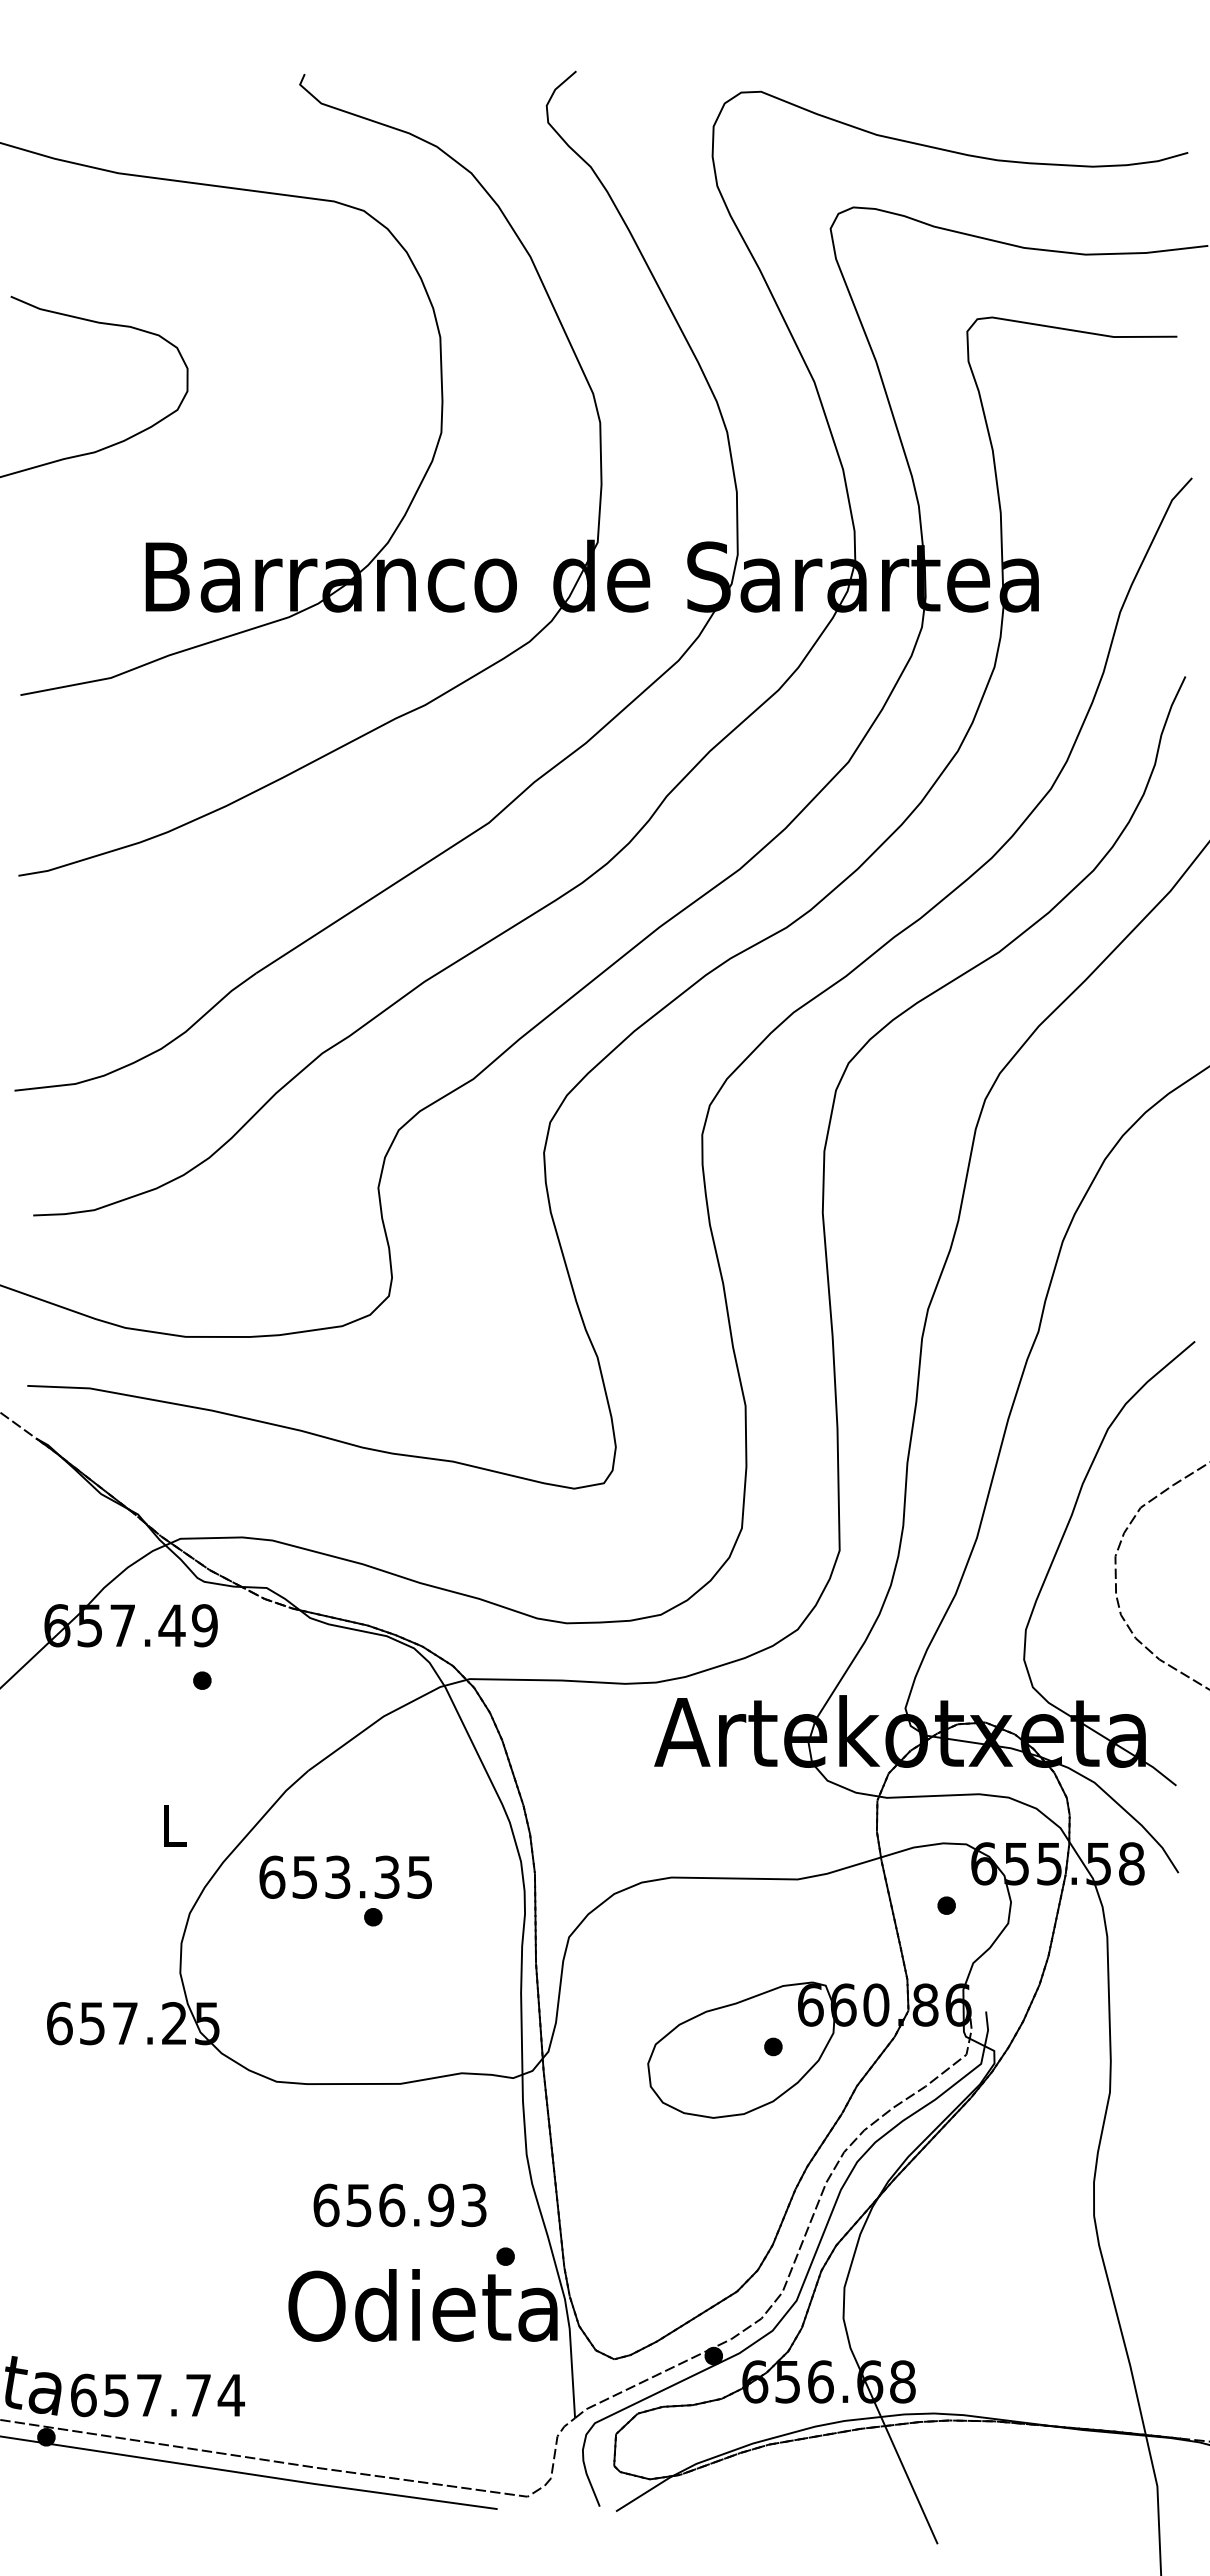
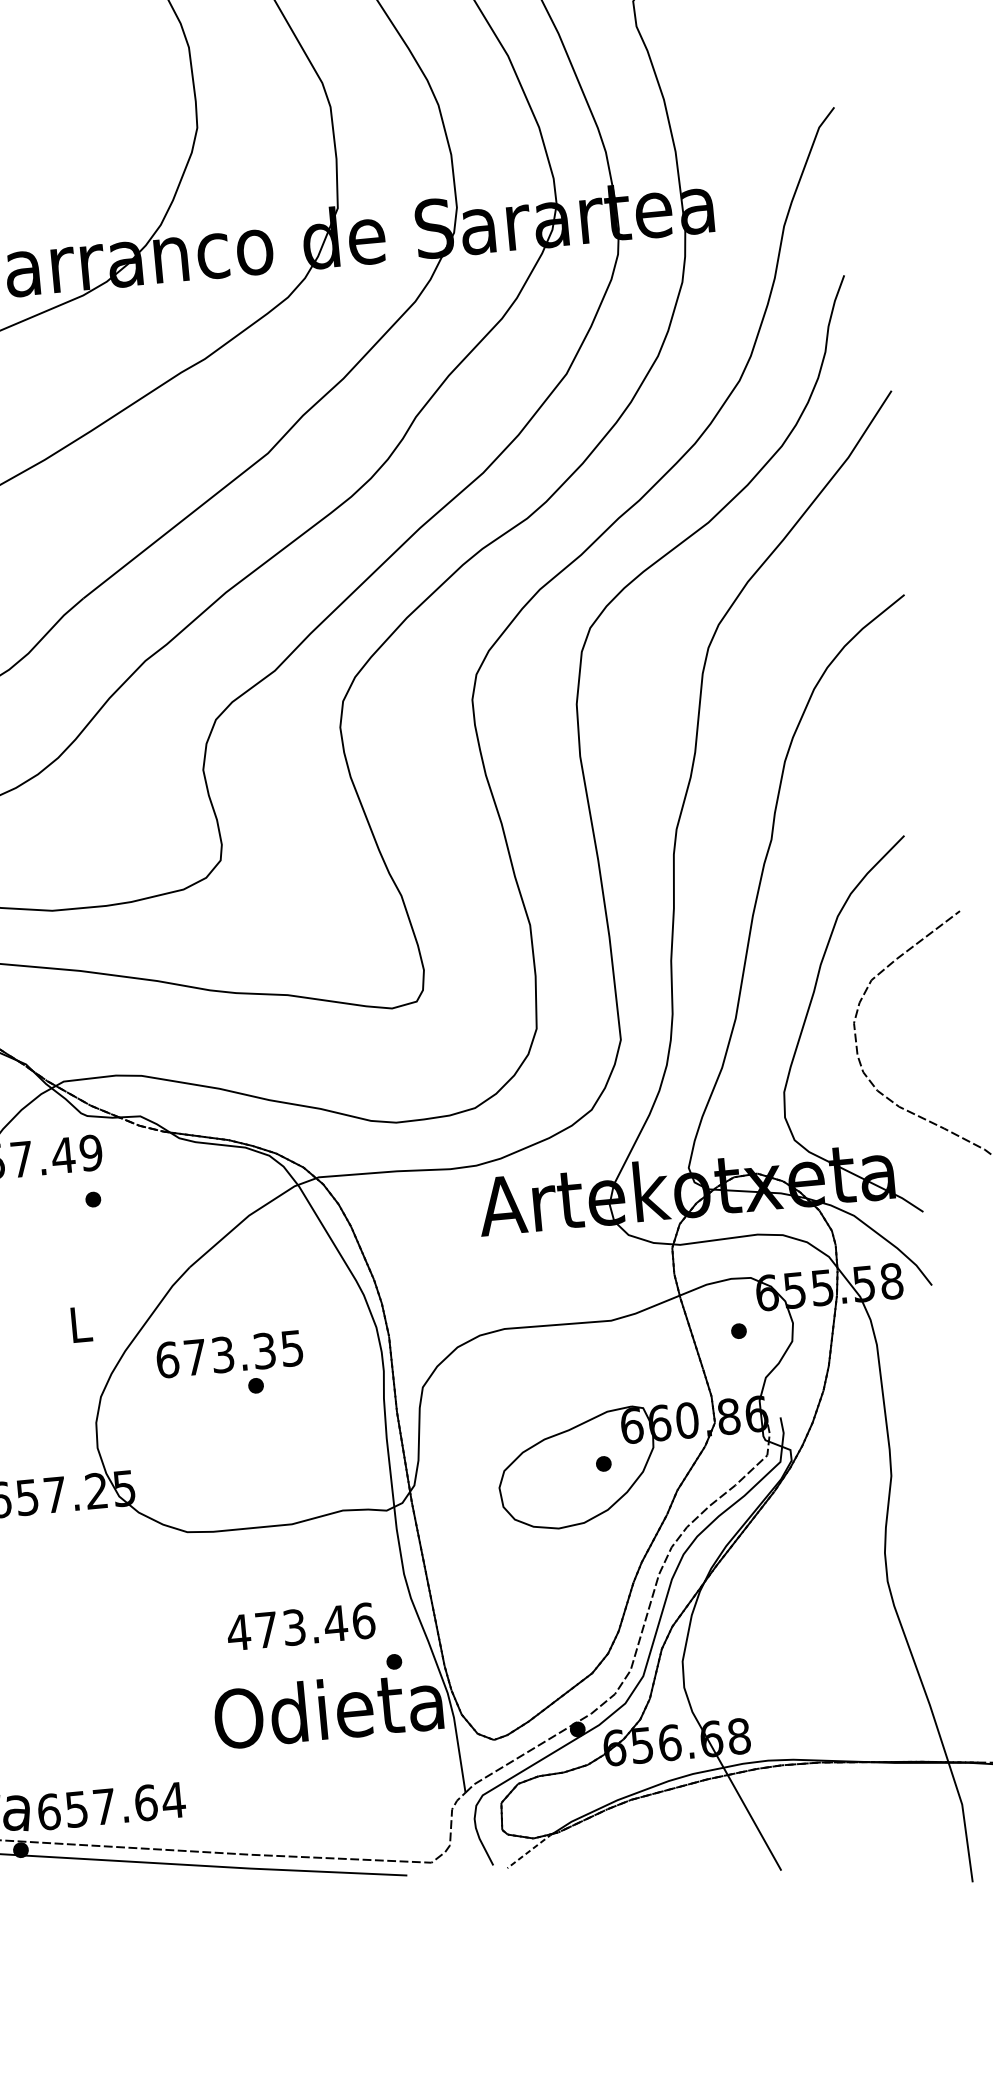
text: (304, 1877) -> (194, 1357), 653.35 -> 673.35
text: (399, 2205) -> (300, 1626), 656.93 -> 473.46
text: (198, 2395) -> (146, 1803), 657.74 -> 657.64
line: (644, 2493) -> (530, 1850), solid -> dashed

